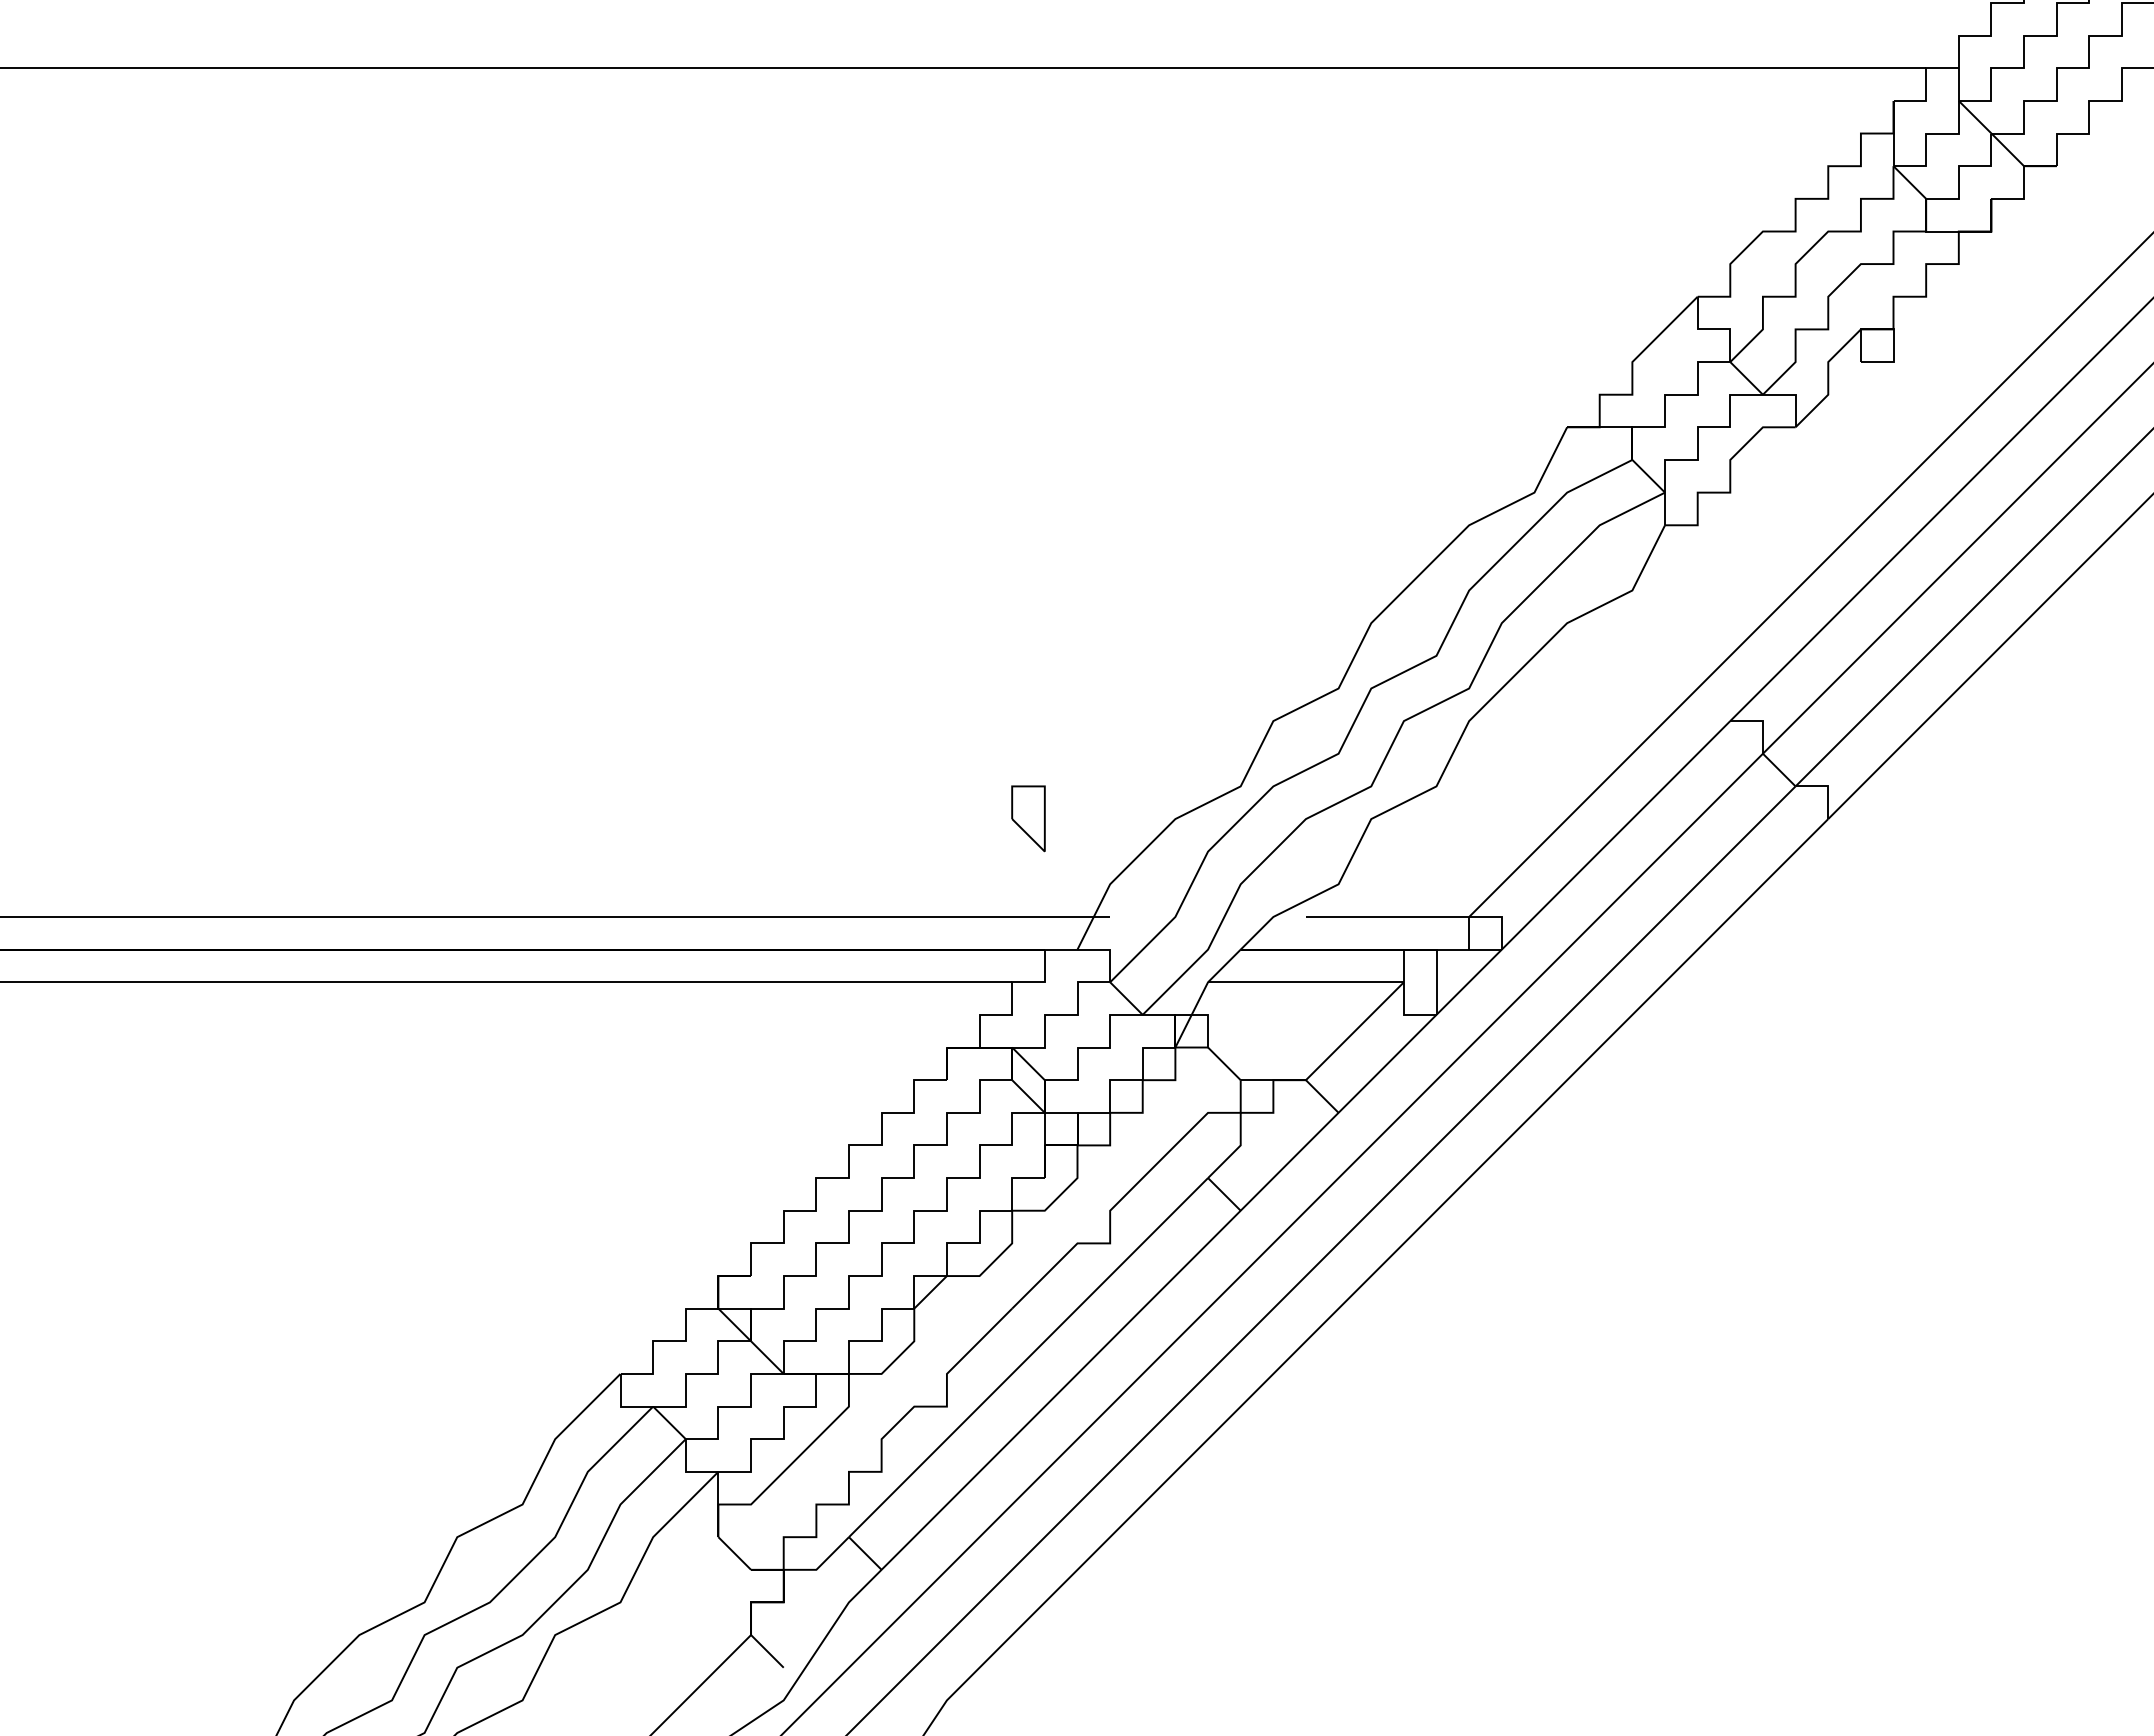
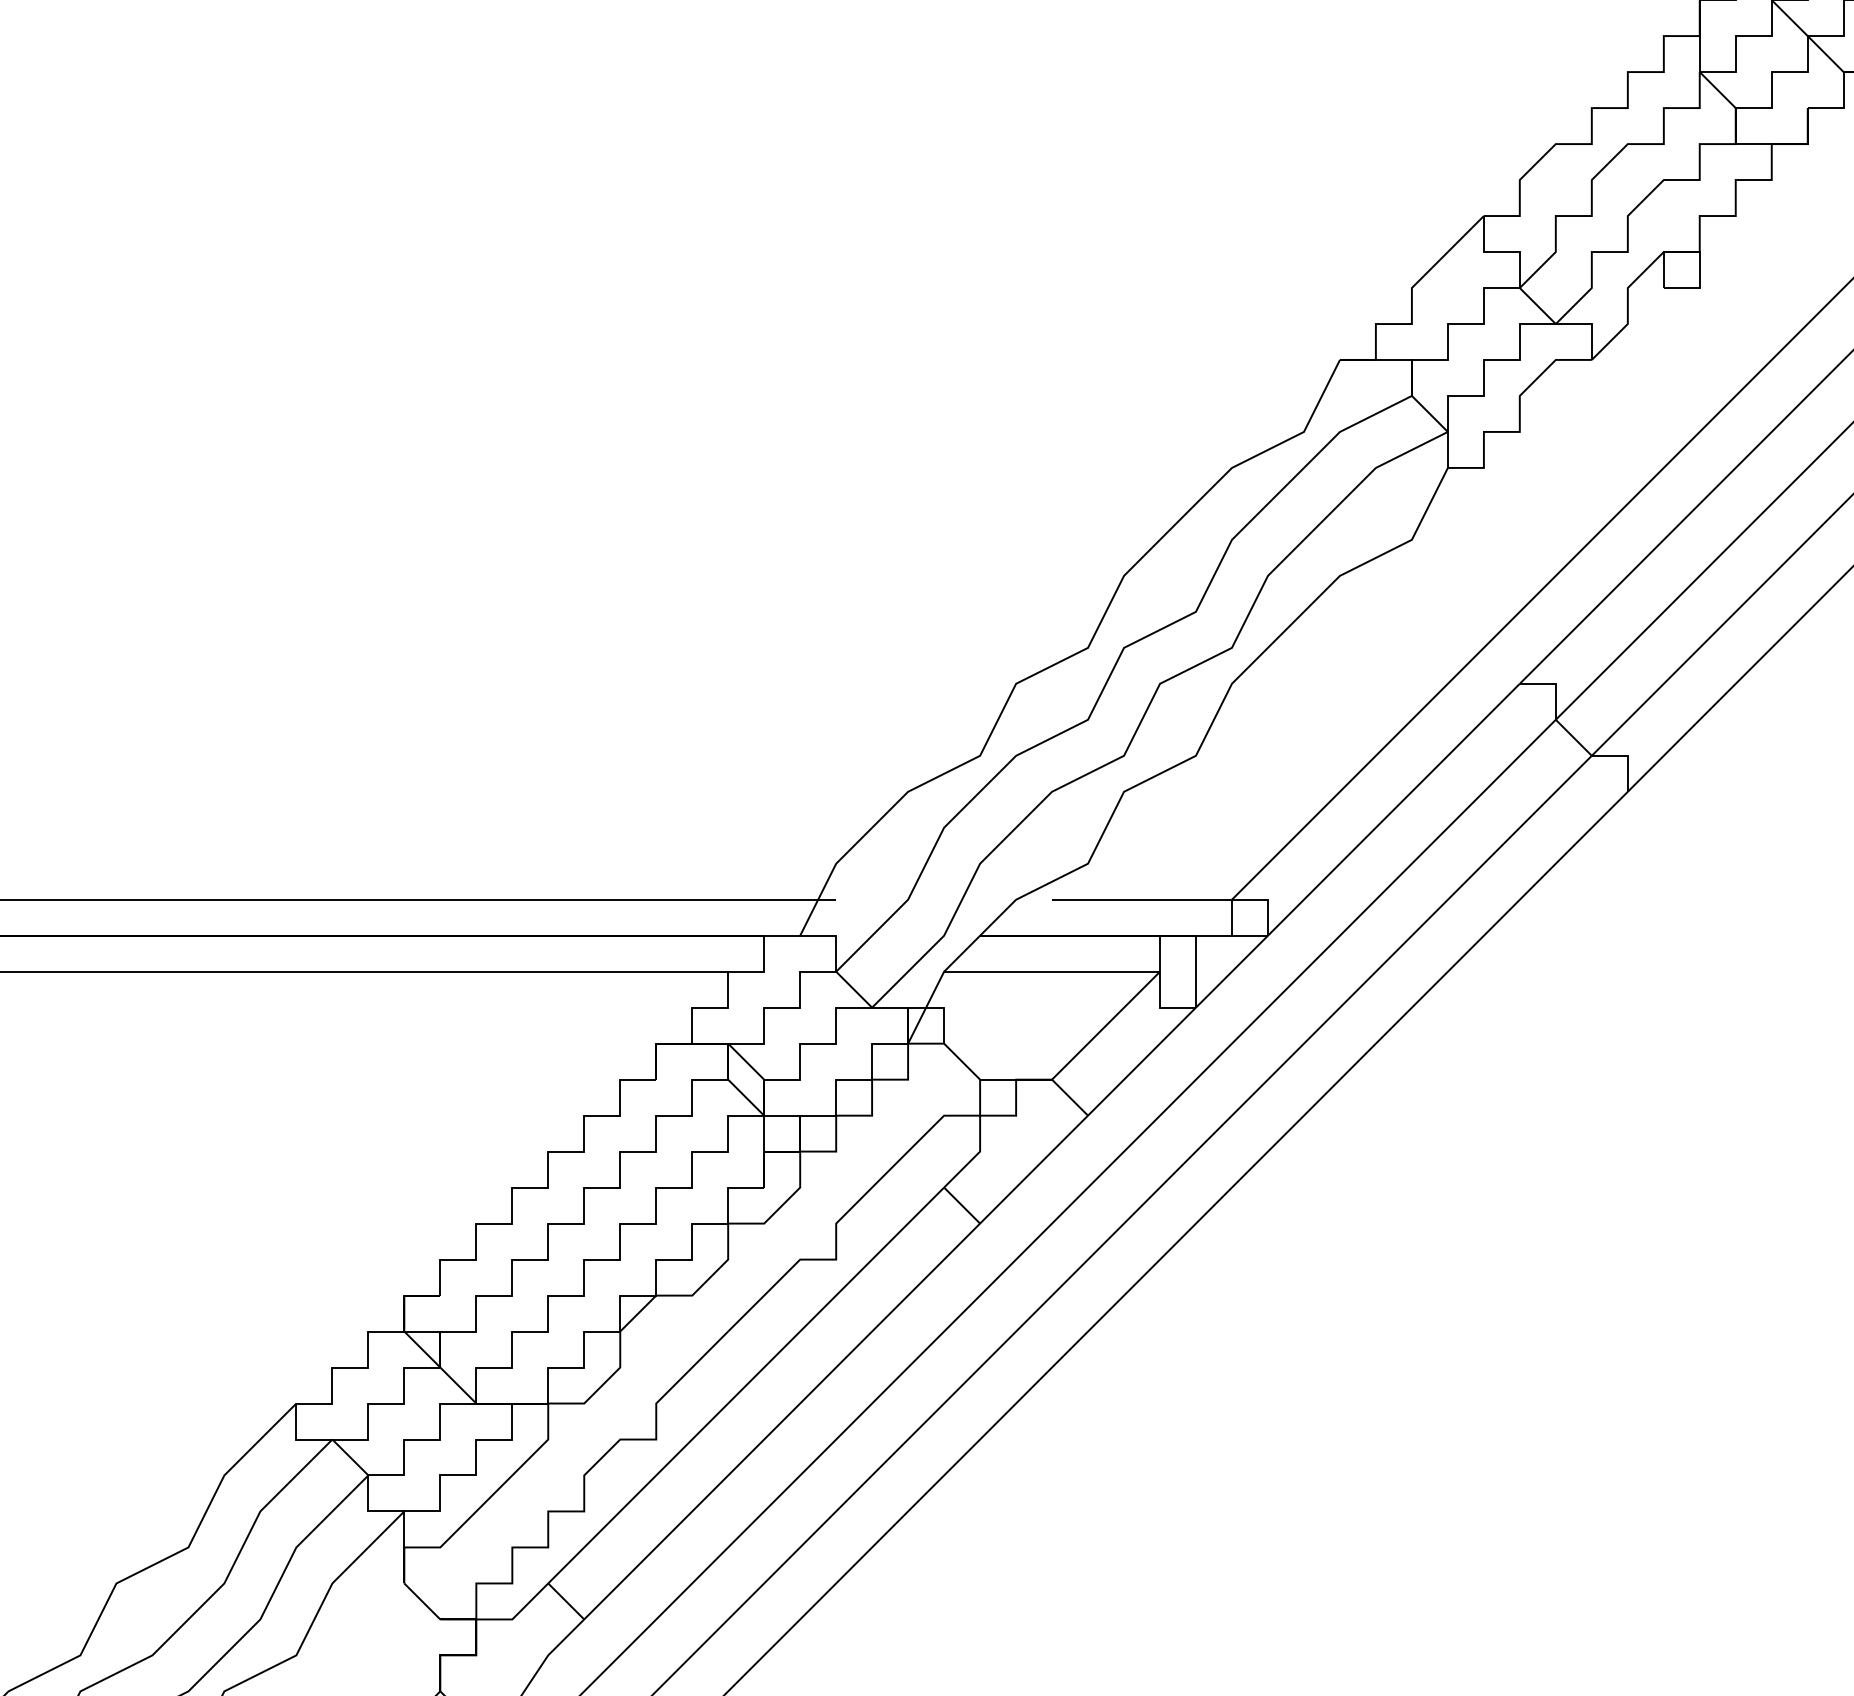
part: (1028, 818) -> (746, 791), removed

